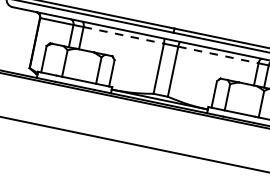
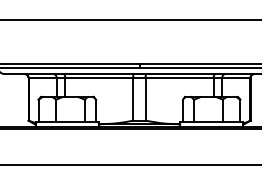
line: (123, 35) -> (99, 78), dashed -> solid
line: (219, 55) -> (180, 78), dashed -> solid

